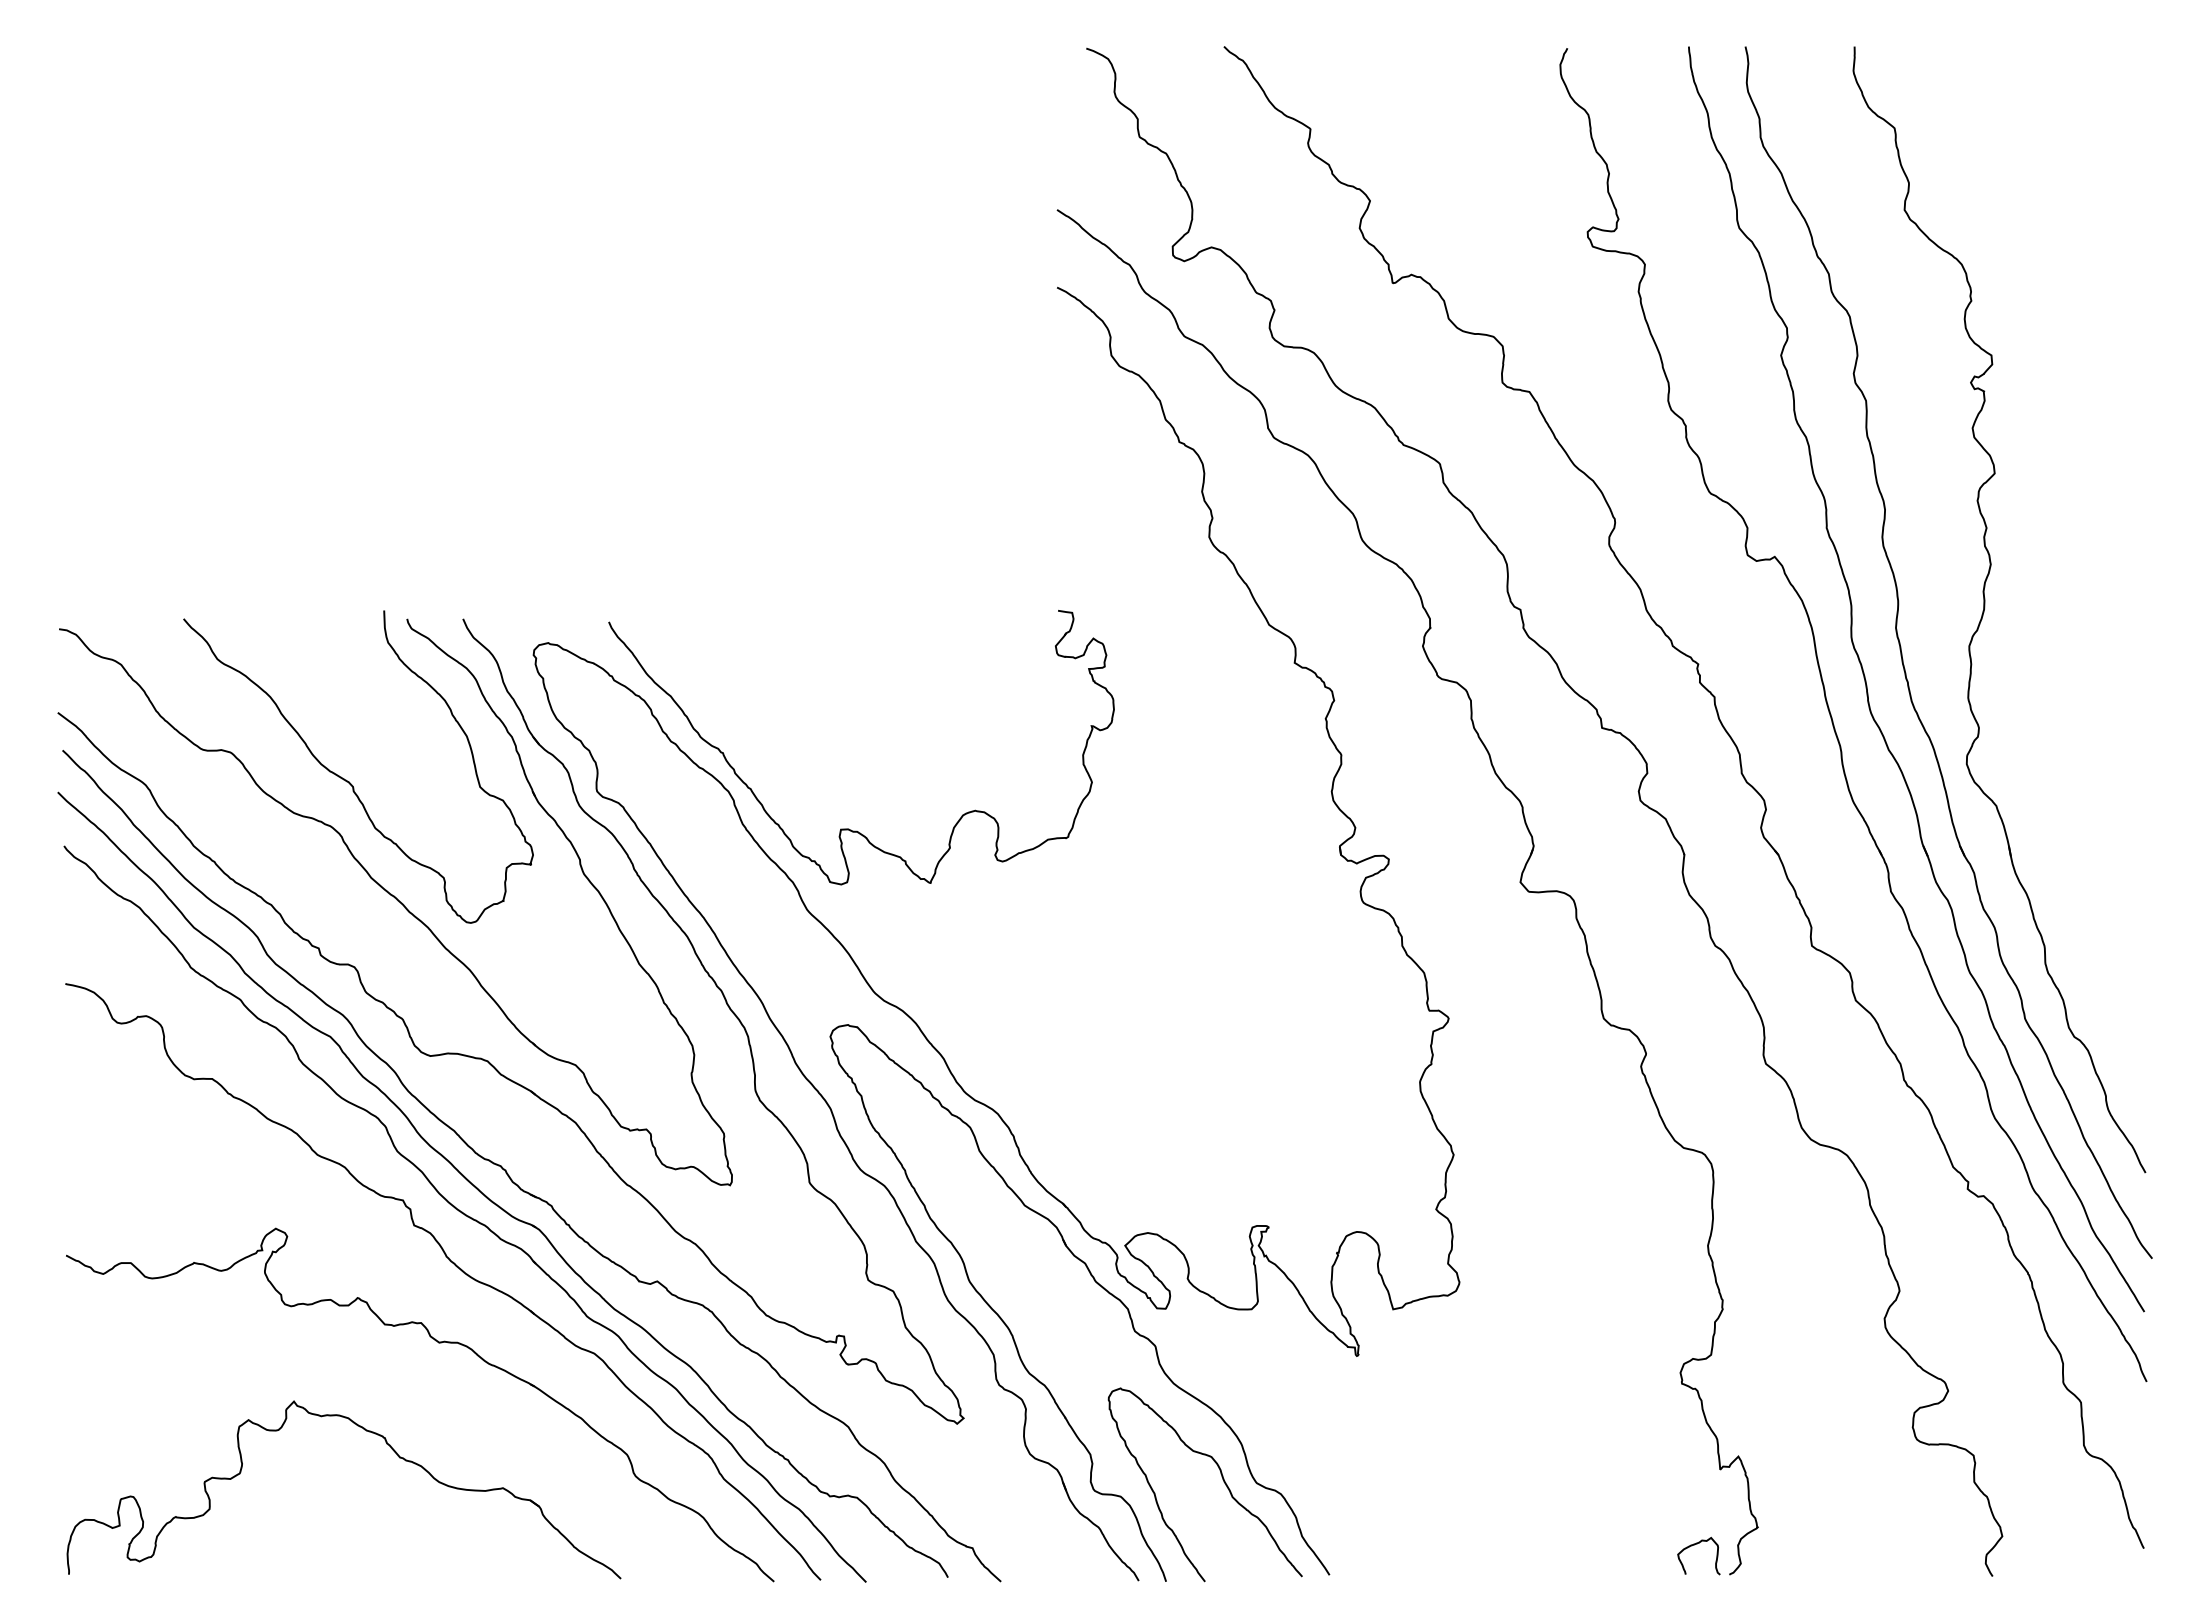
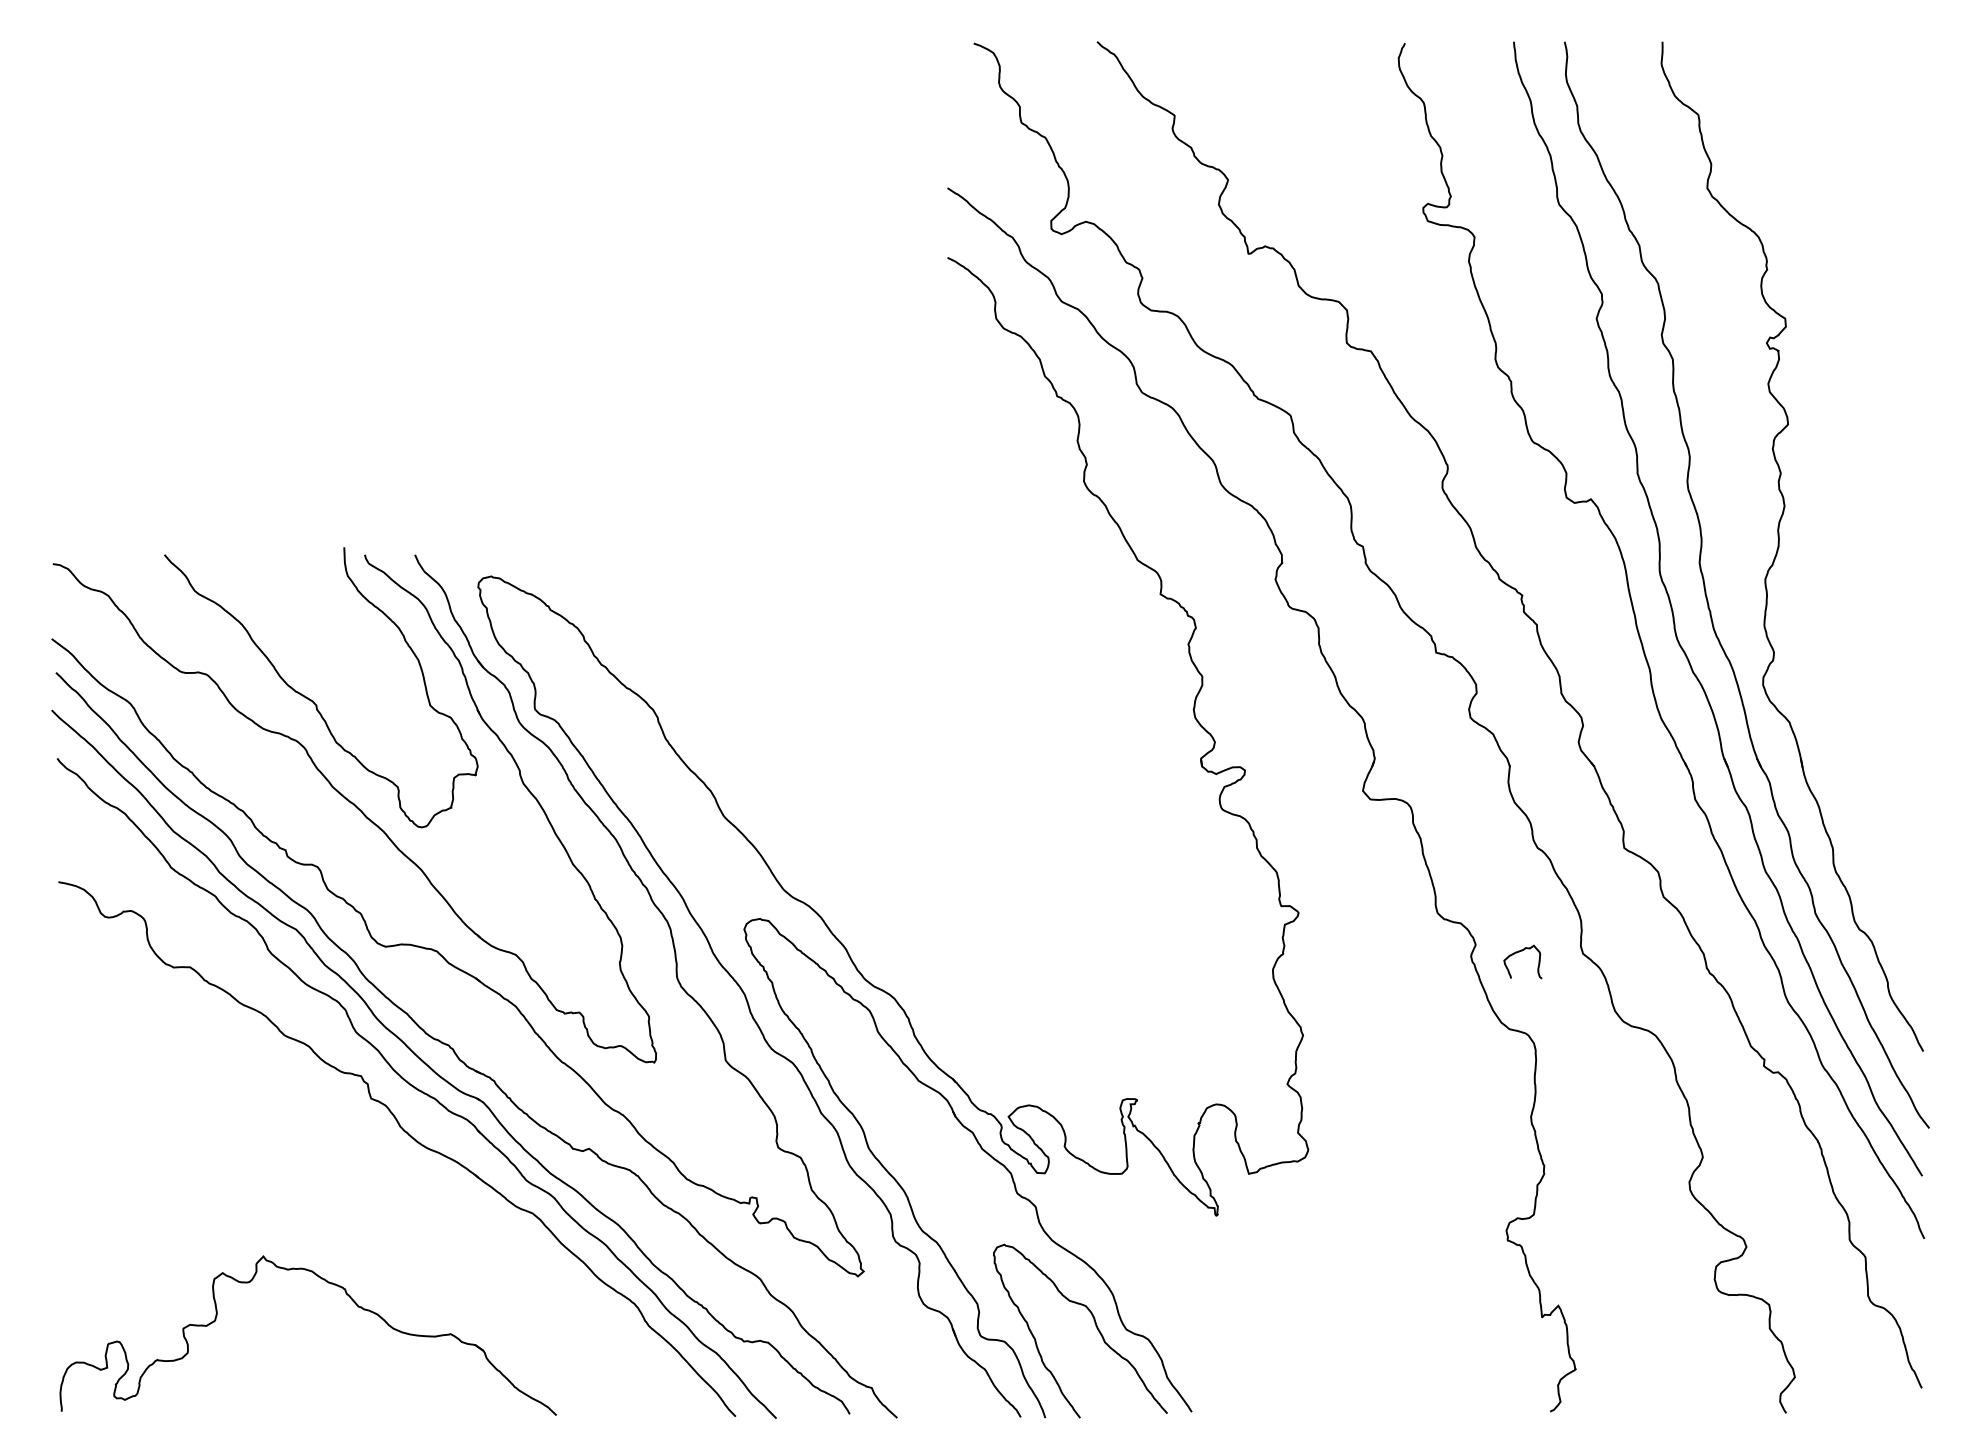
part: (848, 828) -> (760, 742), removed
part: (438, 1343) -> (392, 1204), removed
curve: (1694, 1545) -> (1518, 952), moved

